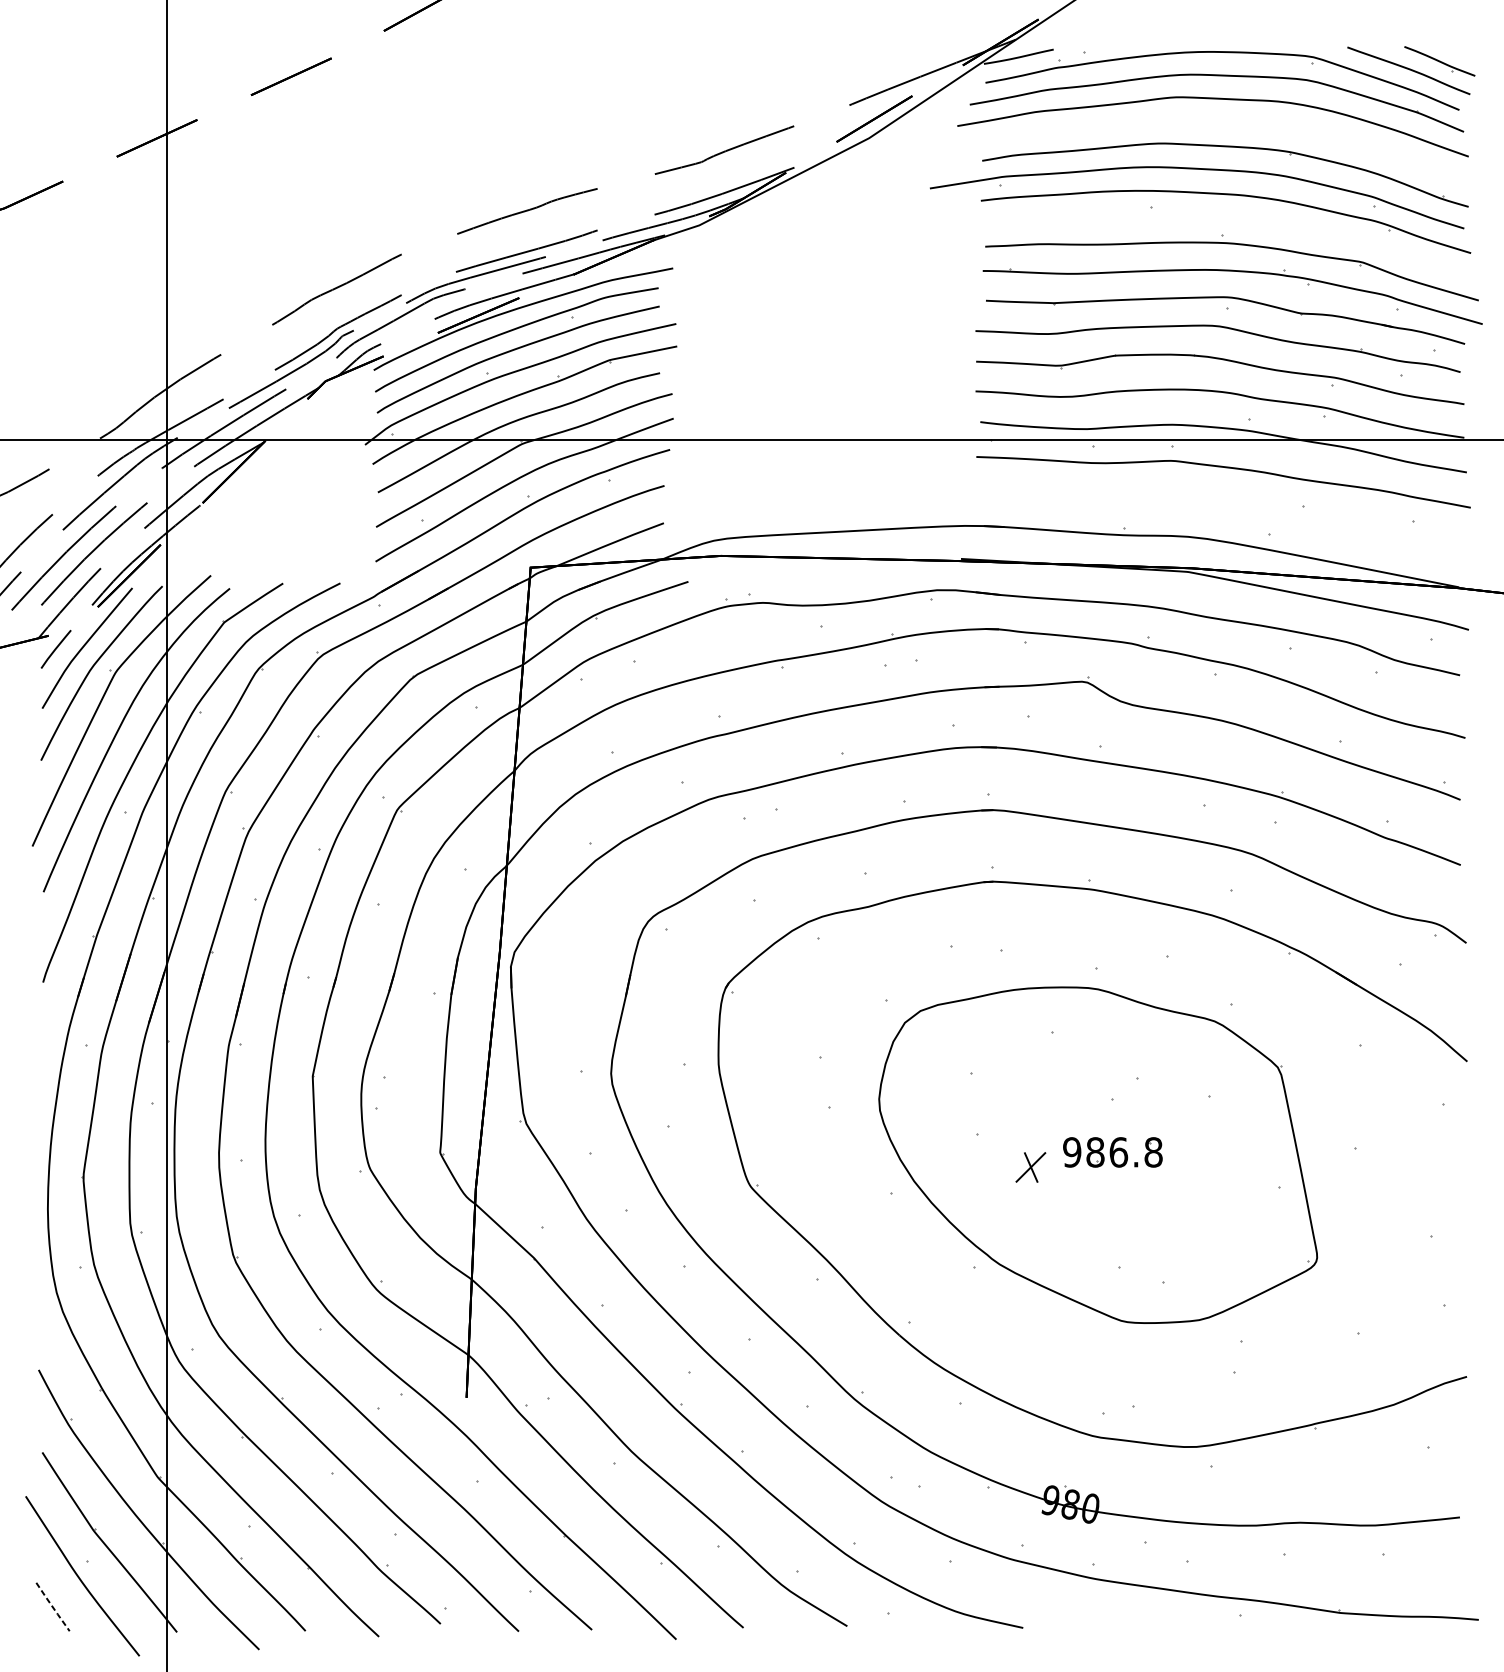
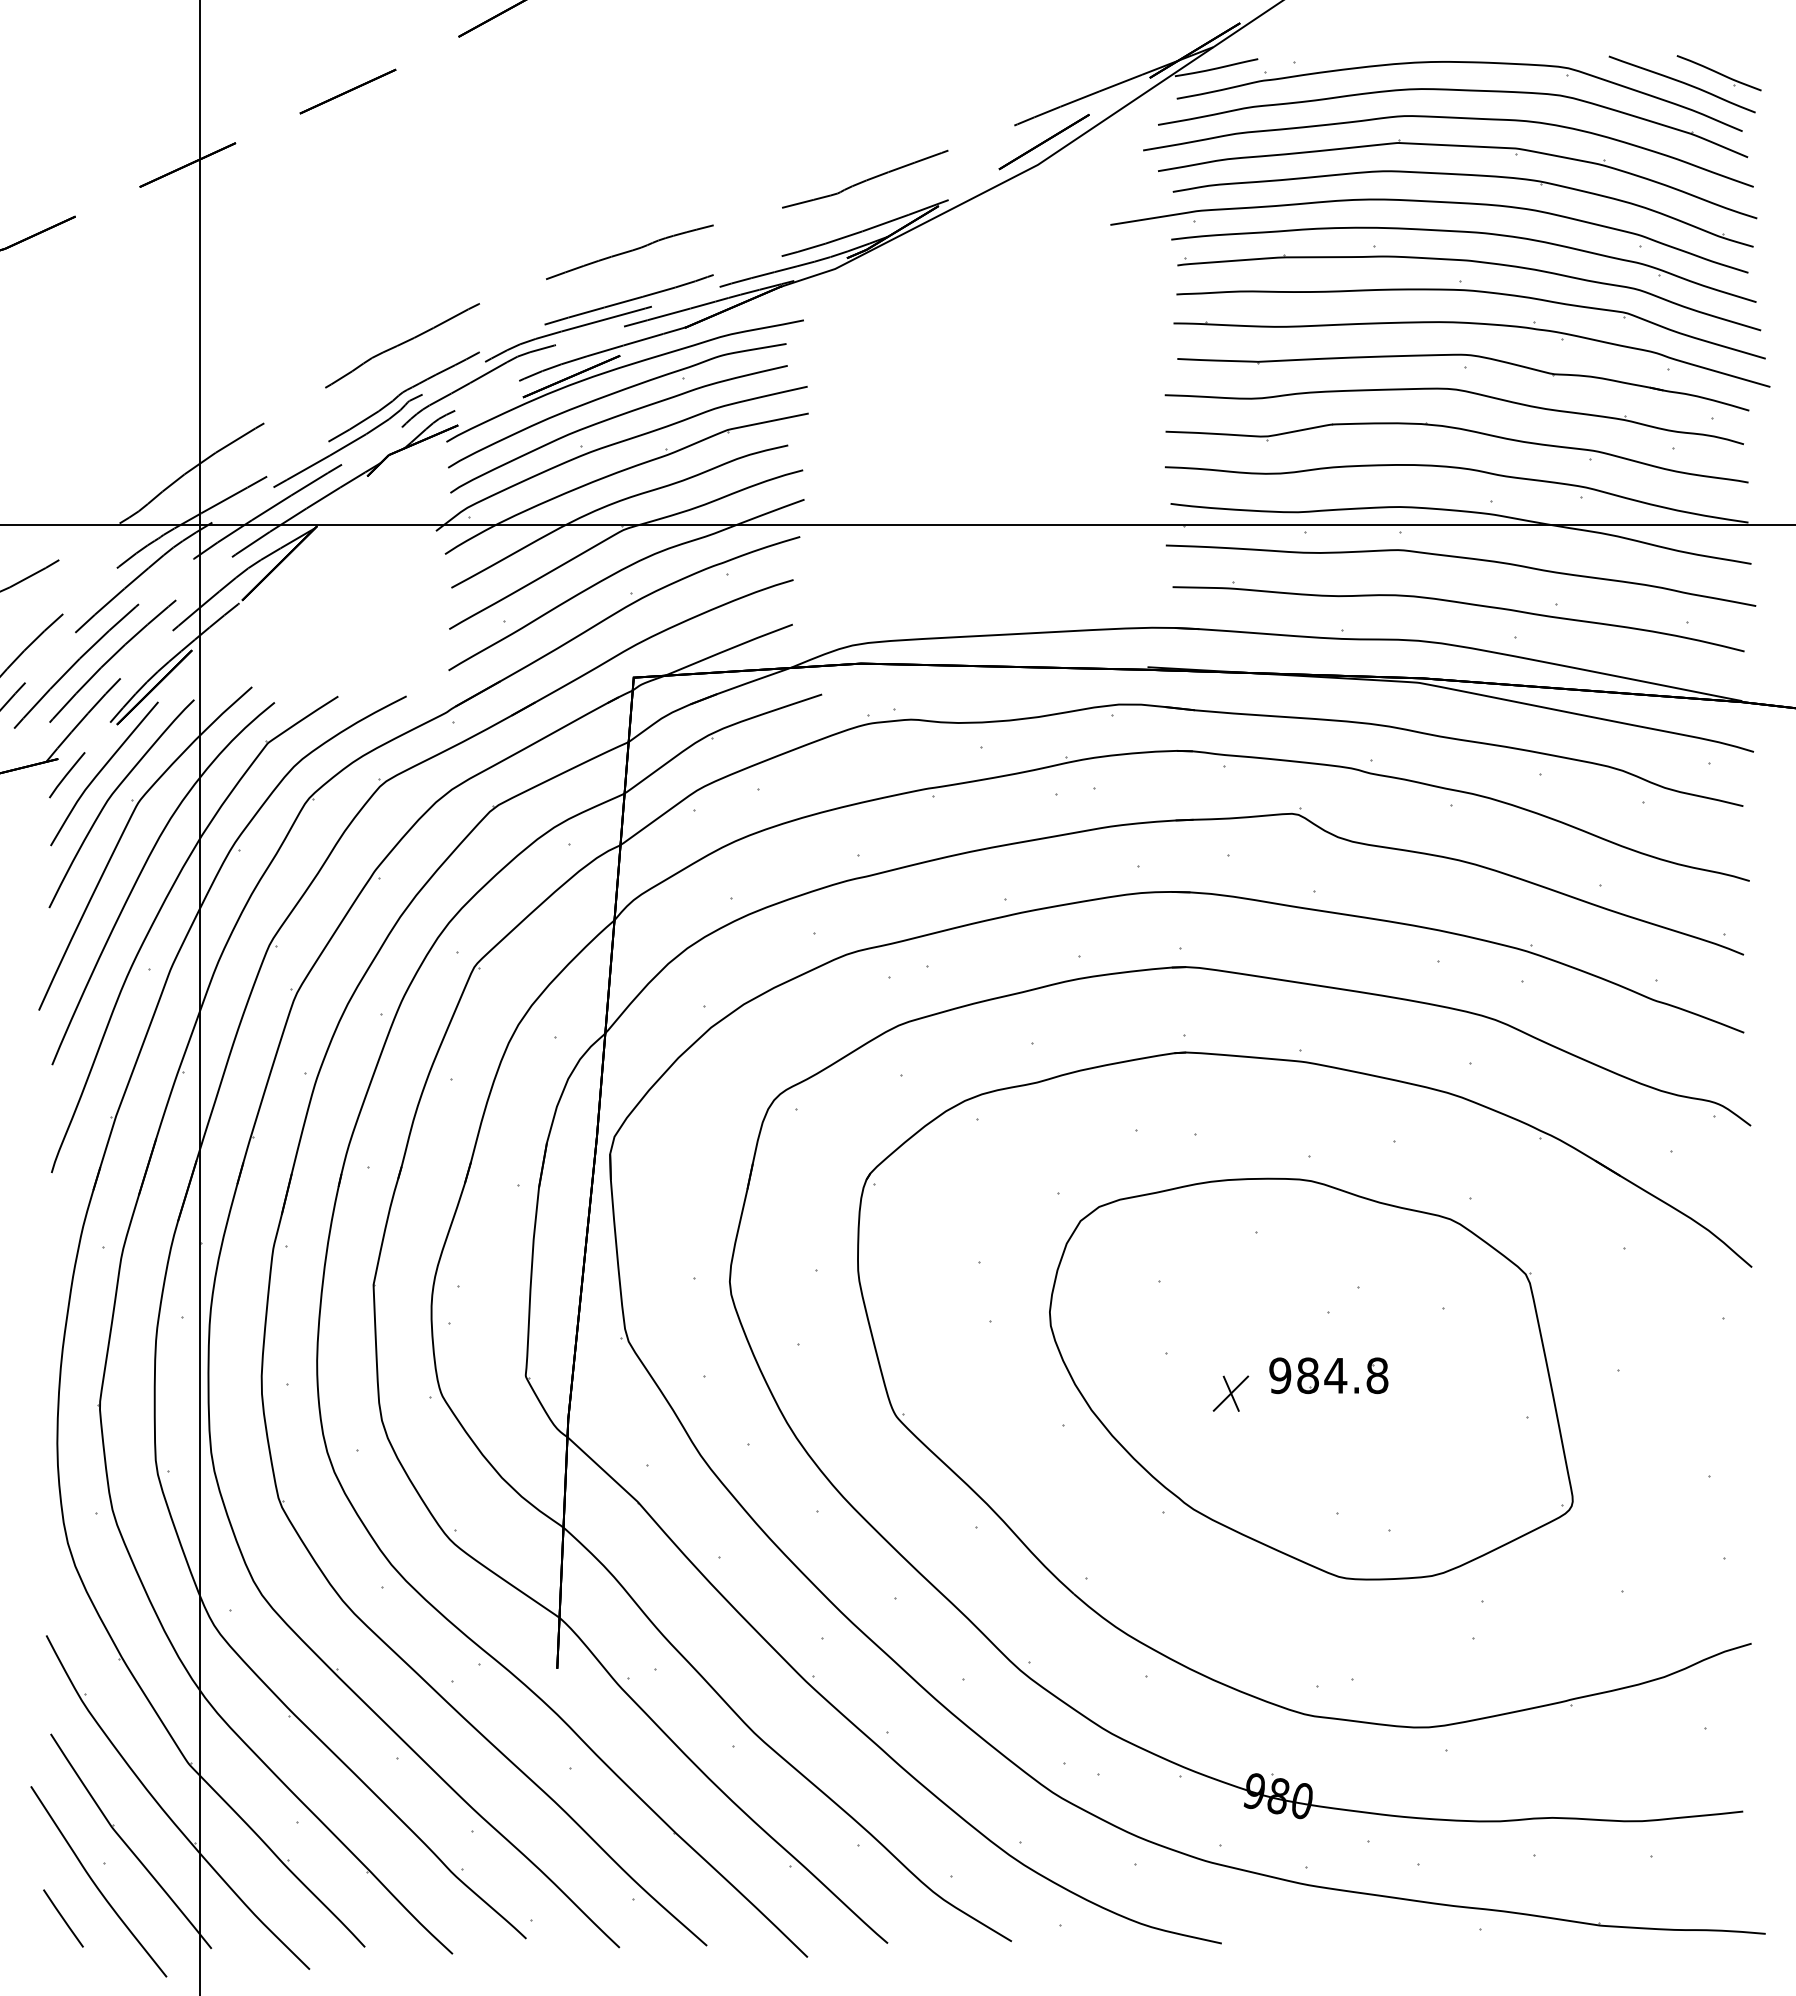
part: (1220, 122) -> (1457, 146), added
part: (1234, 219) -> (1473, 262), added
part: (1221, 505) -> (1458, 603), added
text: (1118, 1152) -> (1335, 1375), 986.8 -> 984.8
line: (53, 1607) -> (63, 1918), dashed -> solid

